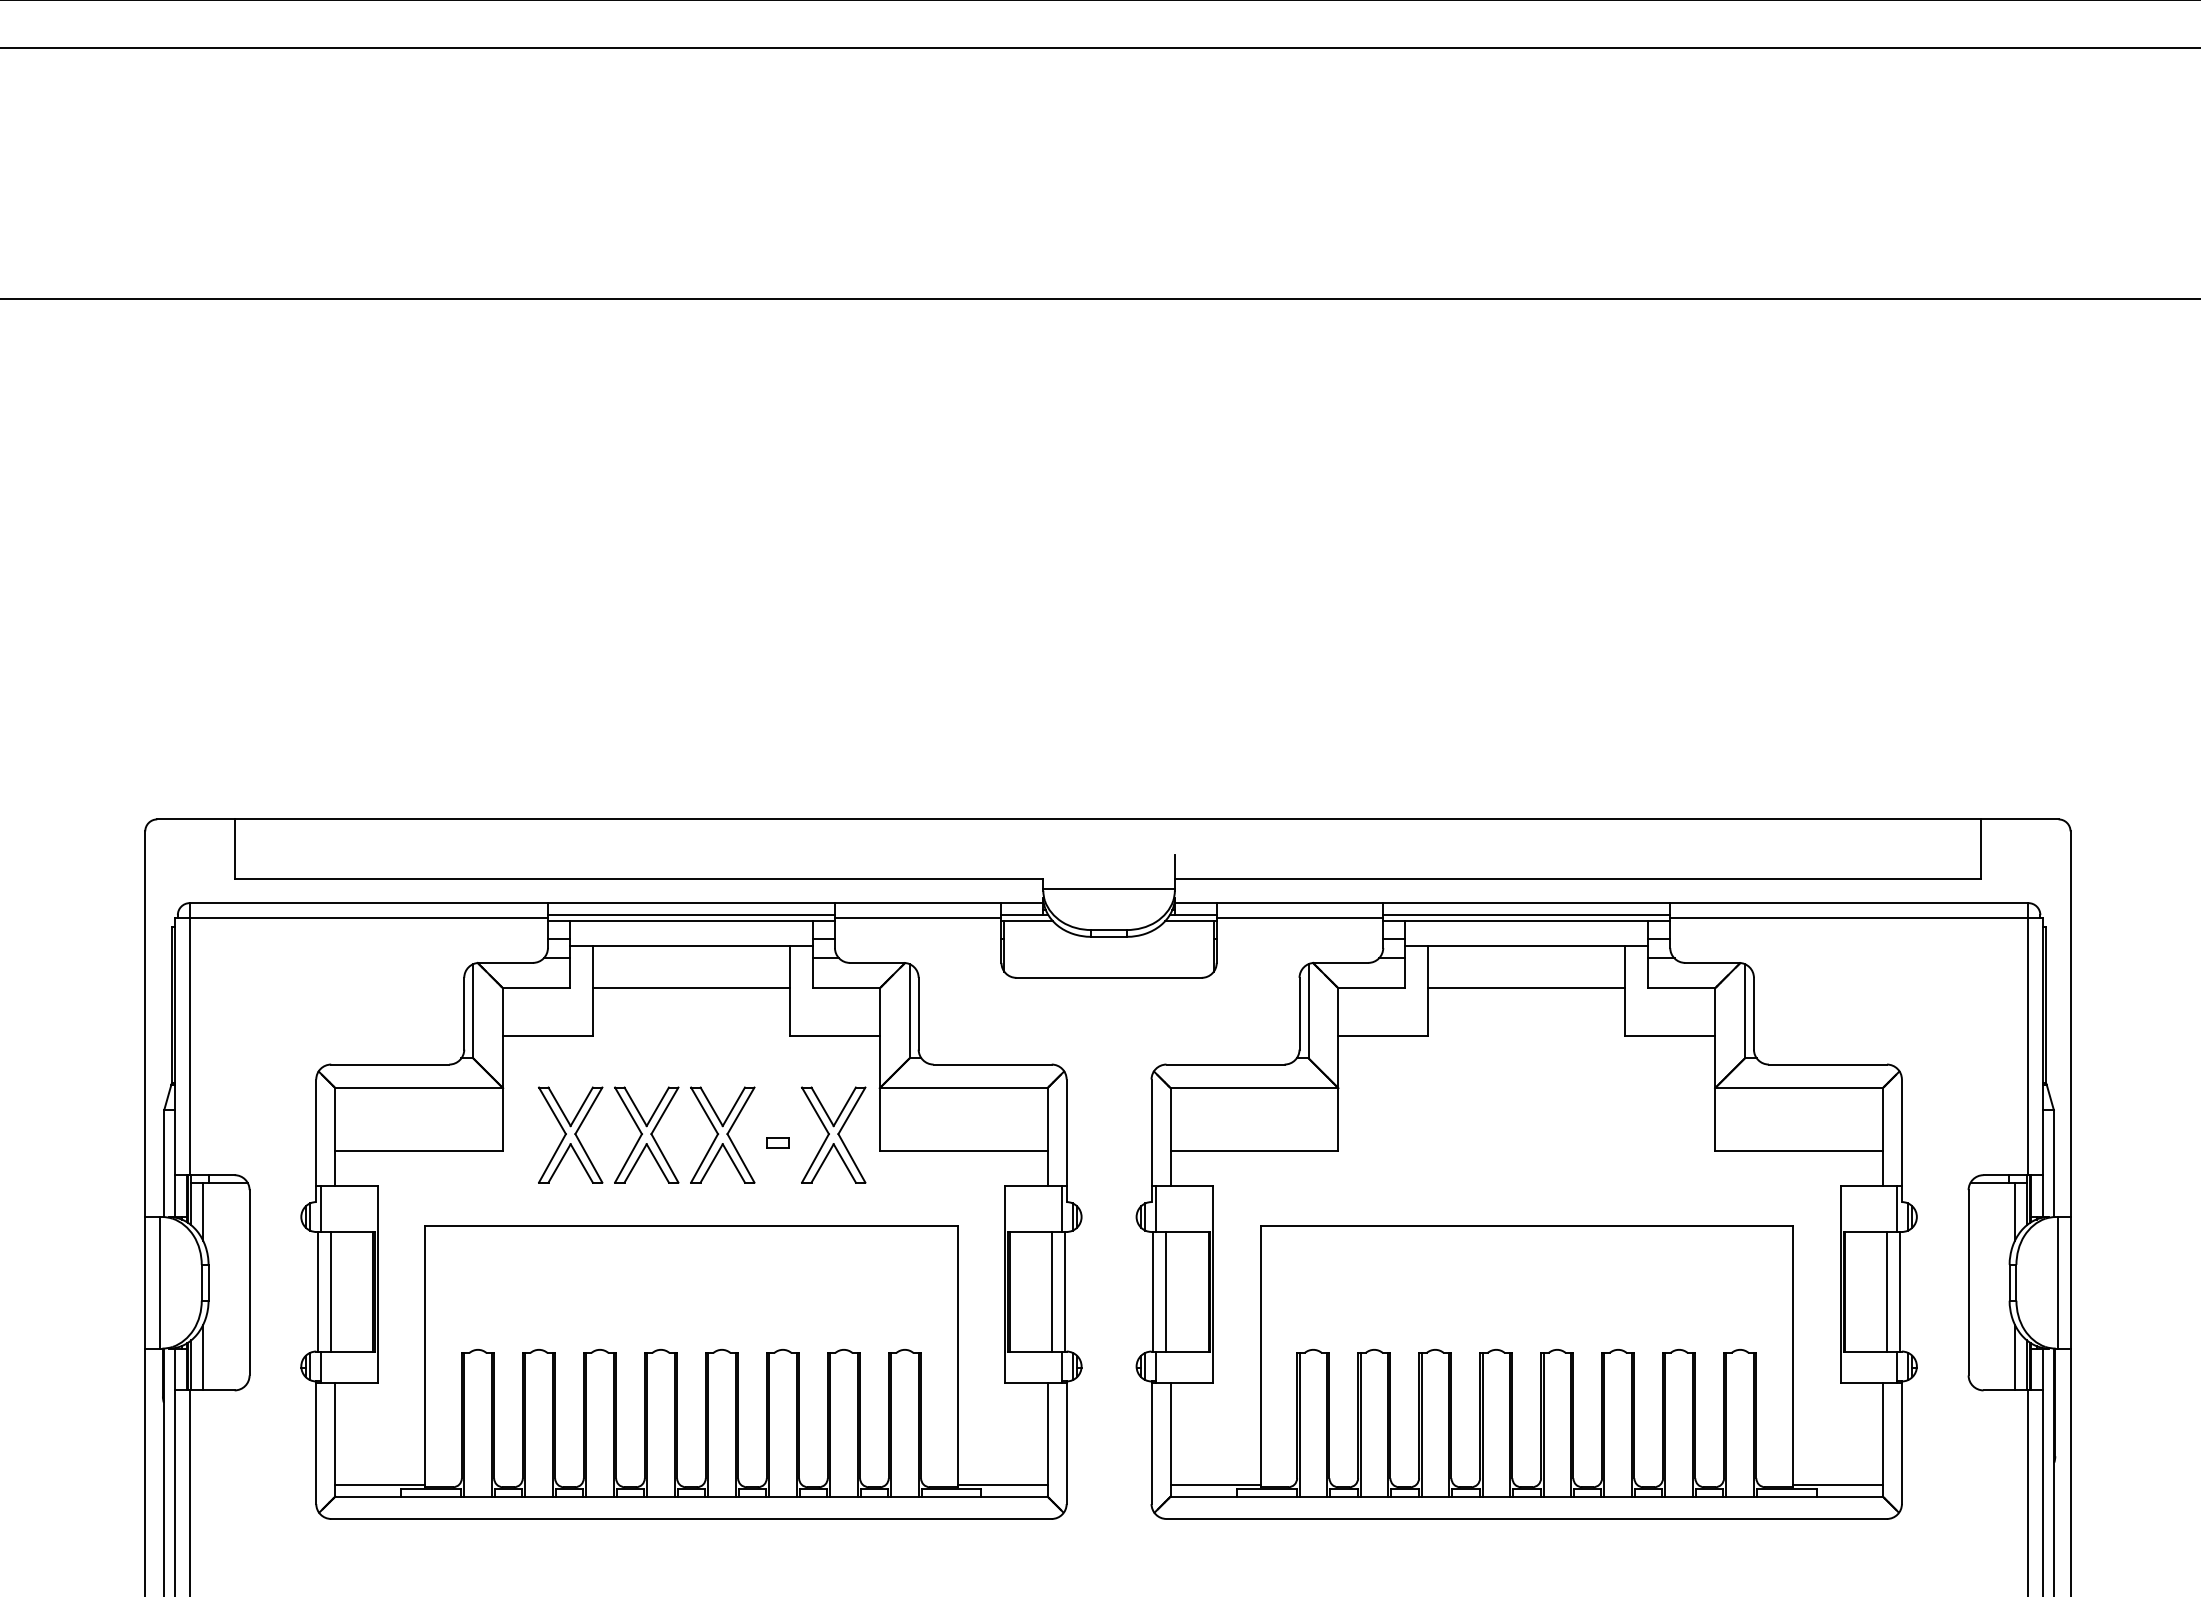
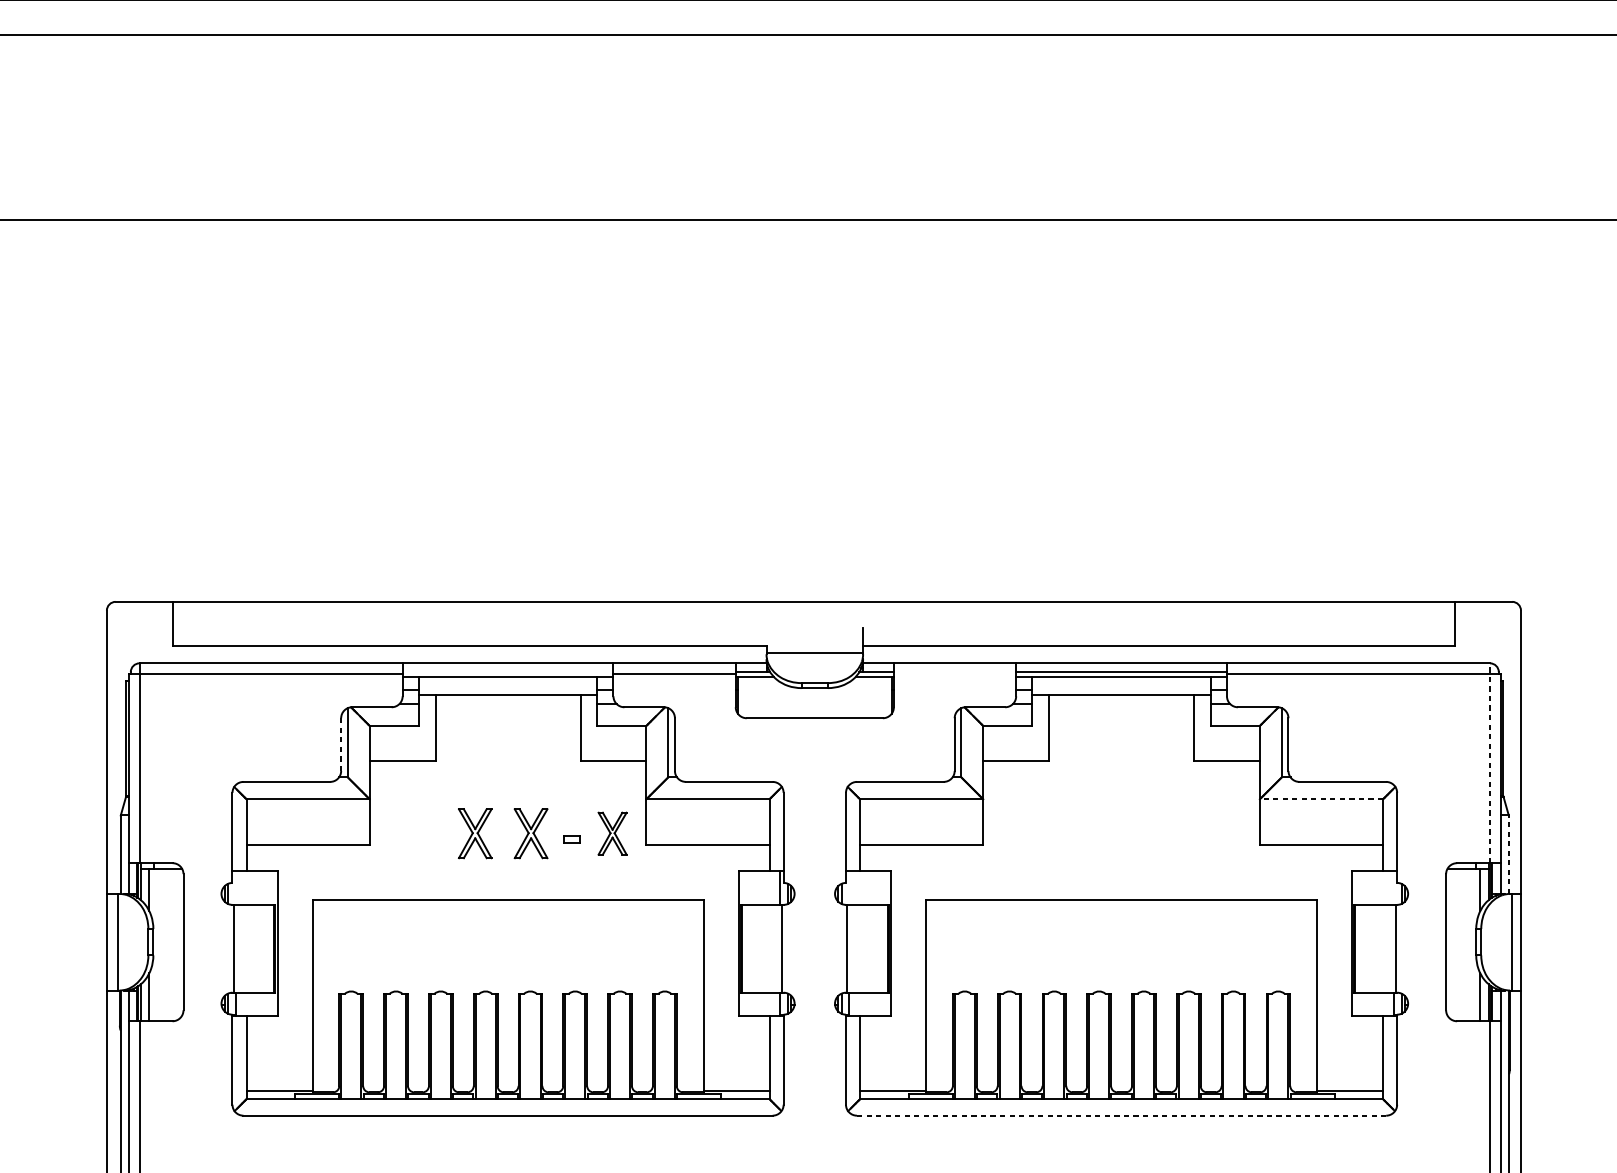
line: (690, 915) -> (507, 672), removed
line: (1299, 918) -> (954, 674), removed
line: (691, 988) -> (508, 726), removed
line: (1526, 988) -> (1121, 726), removed
line: (464, 1013) -> (341, 744), solid -> dashed
line: (2028, 1038) -> (1490, 762), solid -> dashed
line: (1798, 1088) -> (1321, 799), solid -> dashed
part: (570, 1134) -> (419, 833), removed
part: (646, 1134) -> (475, 833), size x0.7
part: (722, 1134) -> (530, 833), size x0.7
part: (833, 1134) -> (612, 833), size x0.6
line: (2053, 1163) -> (1508, 854), solid -> dashed
line: (320, 1208) -> (235, 887), removed
line: (1156, 1208) -> (849, 887), removed
line: (1897, 1208) -> (1393, 887), removed
line: (330, 1291) -> (242, 948), removed
line: (1052, 1291) -> (773, 948), removed
line: (1166, 1291) -> (856, 948), removed
line: (1887, 1291) -> (1386, 948), removed
line: (1527, 1518) -> (1122, 1115), solid -> dashed

